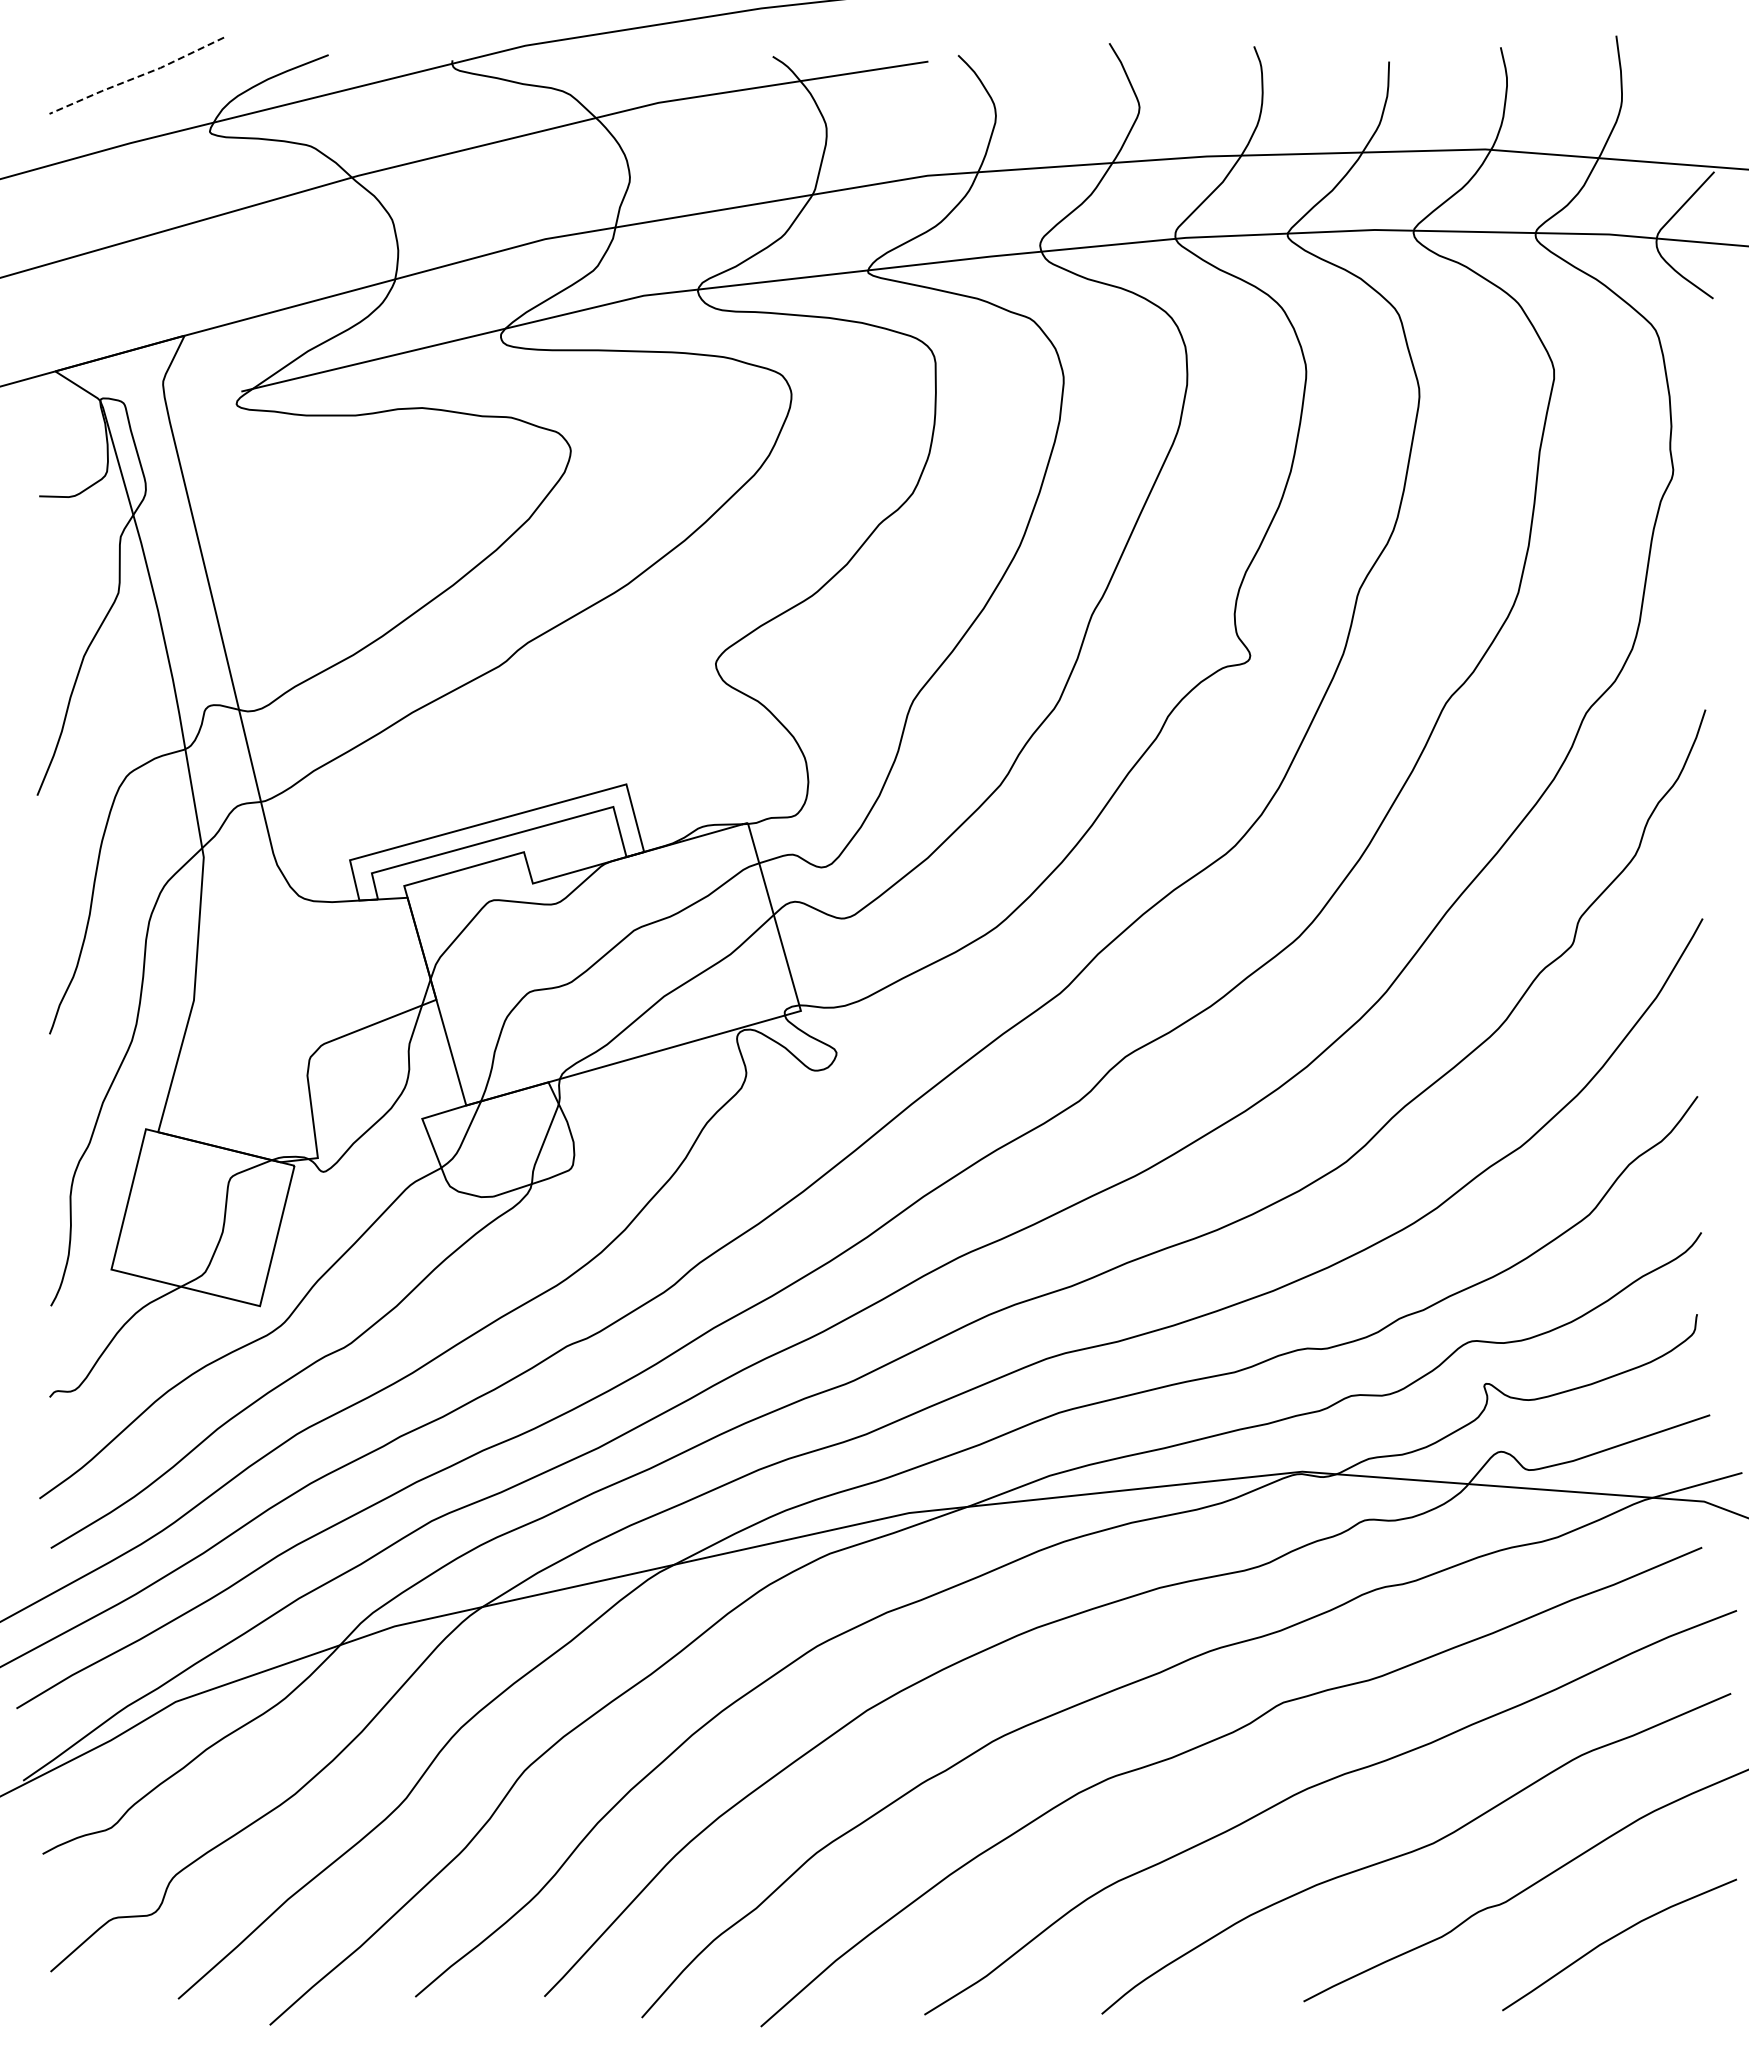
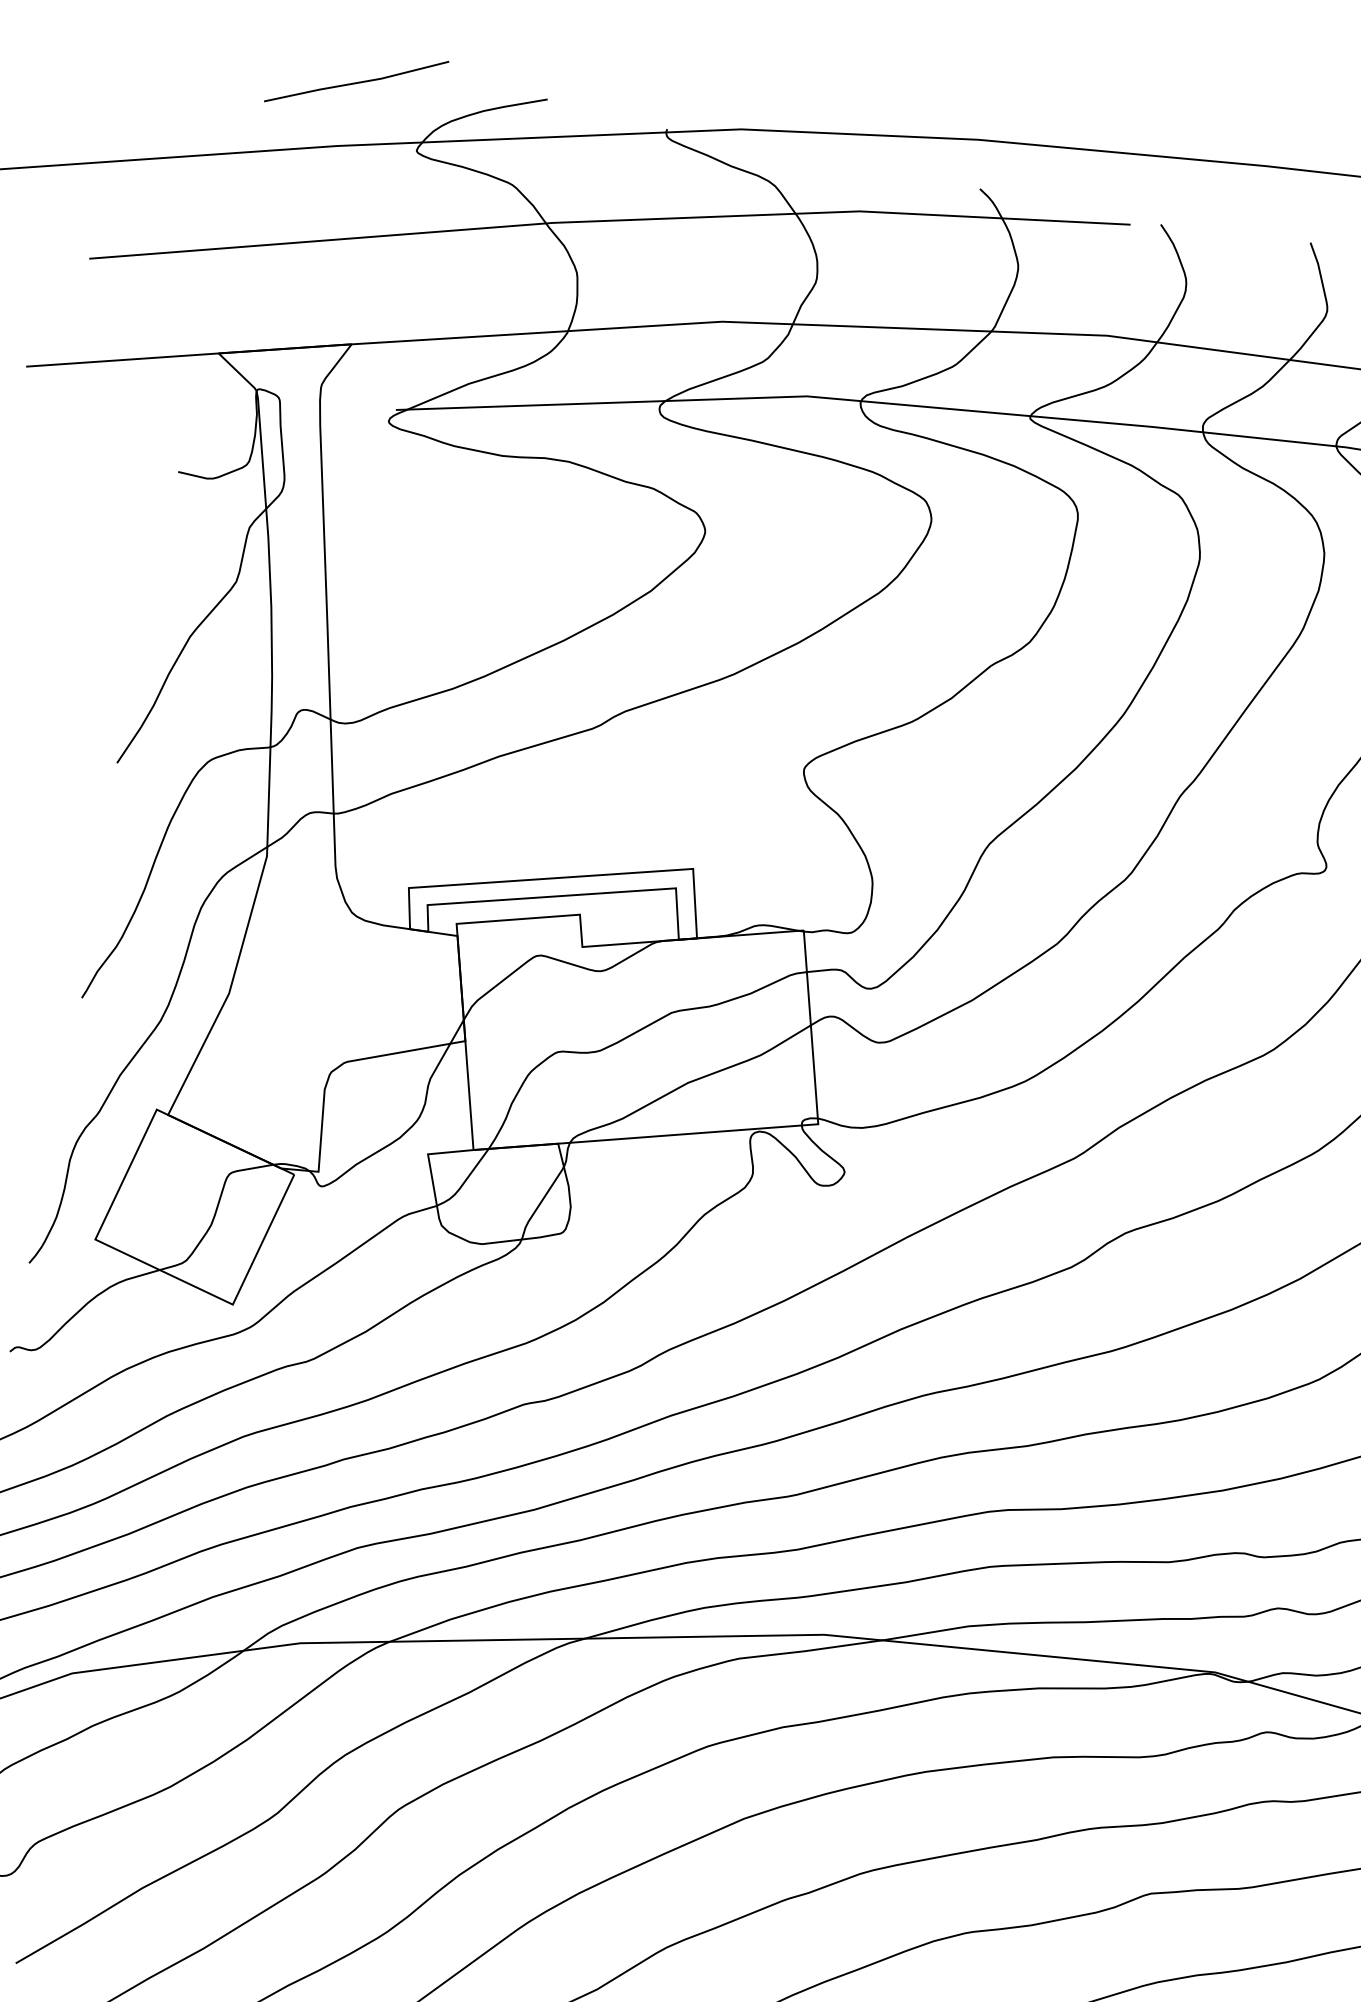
line: (136, 77) -> (356, 83), dashed -> solid

